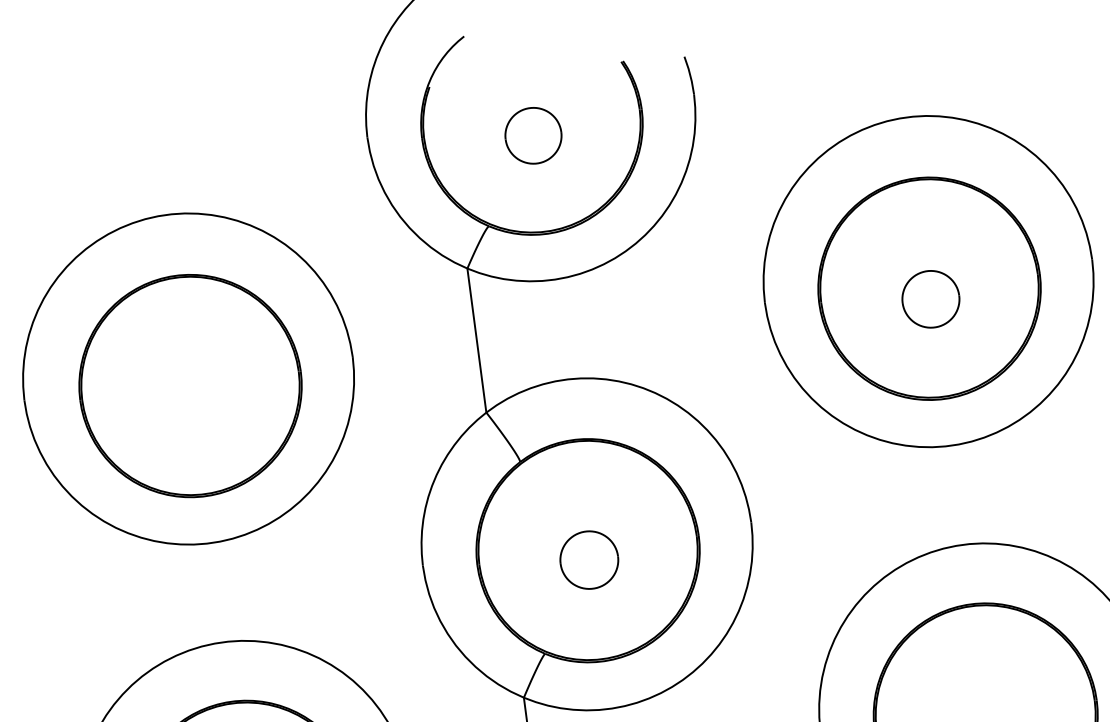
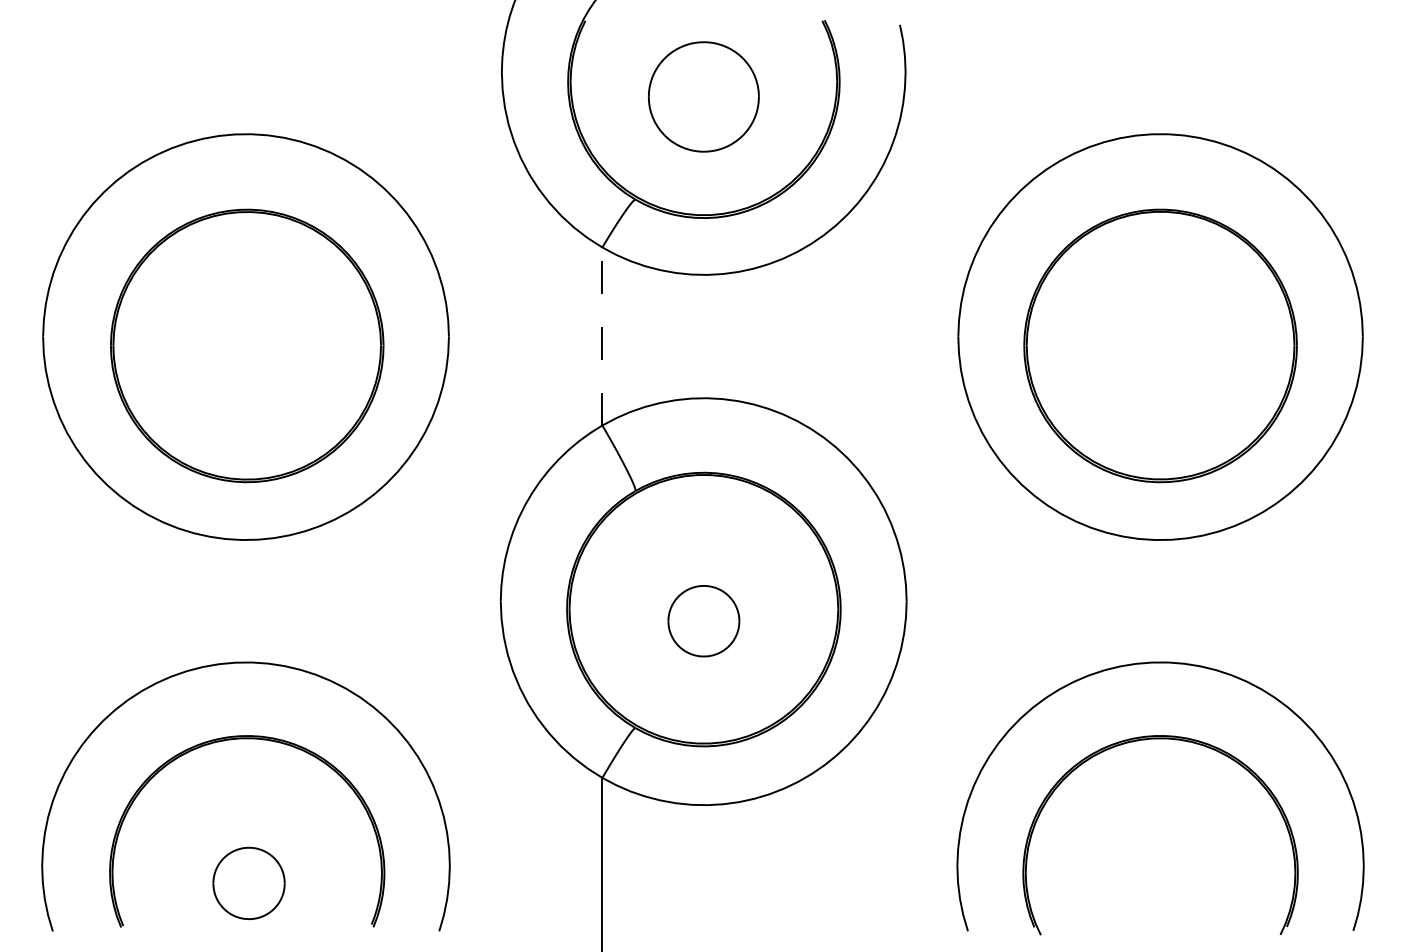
part: (533, 135) -> (703, 96), size x1.6
part: (930, 298) -> (1160, 358), removed
line: (476, 340) -> (602, 336), solid -> dashed

